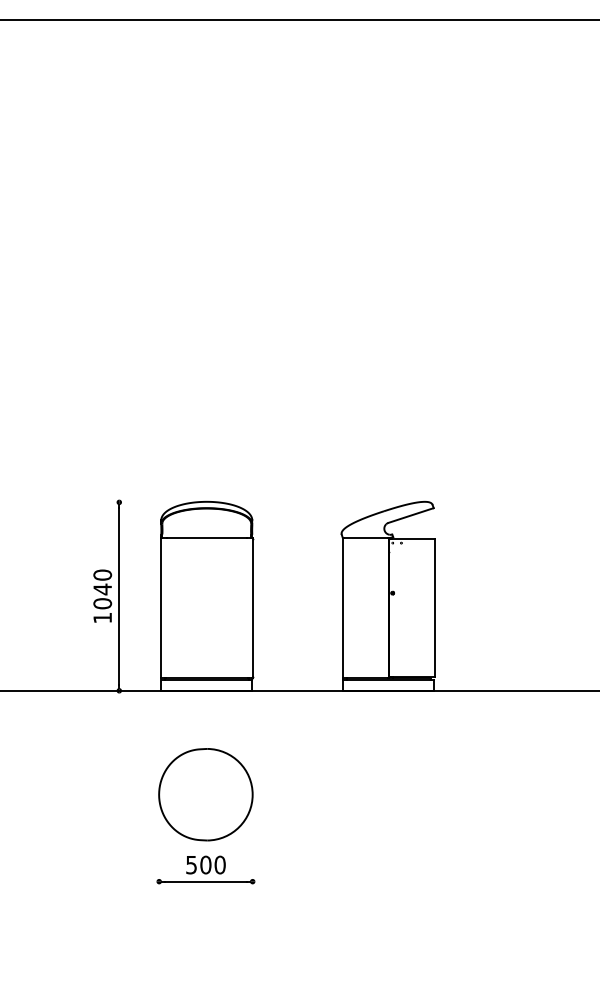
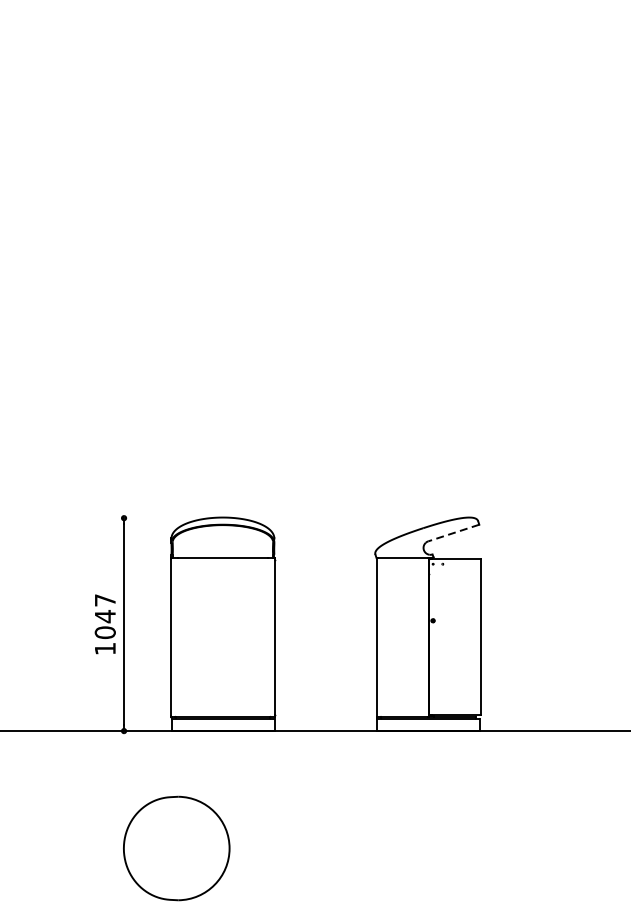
line: (411, 515) -> (454, 532), solid -> dashed
text: (102, 574) -> (105, 599), 1040 -> 1047
part: (205, 794) -> (176, 848), moved

